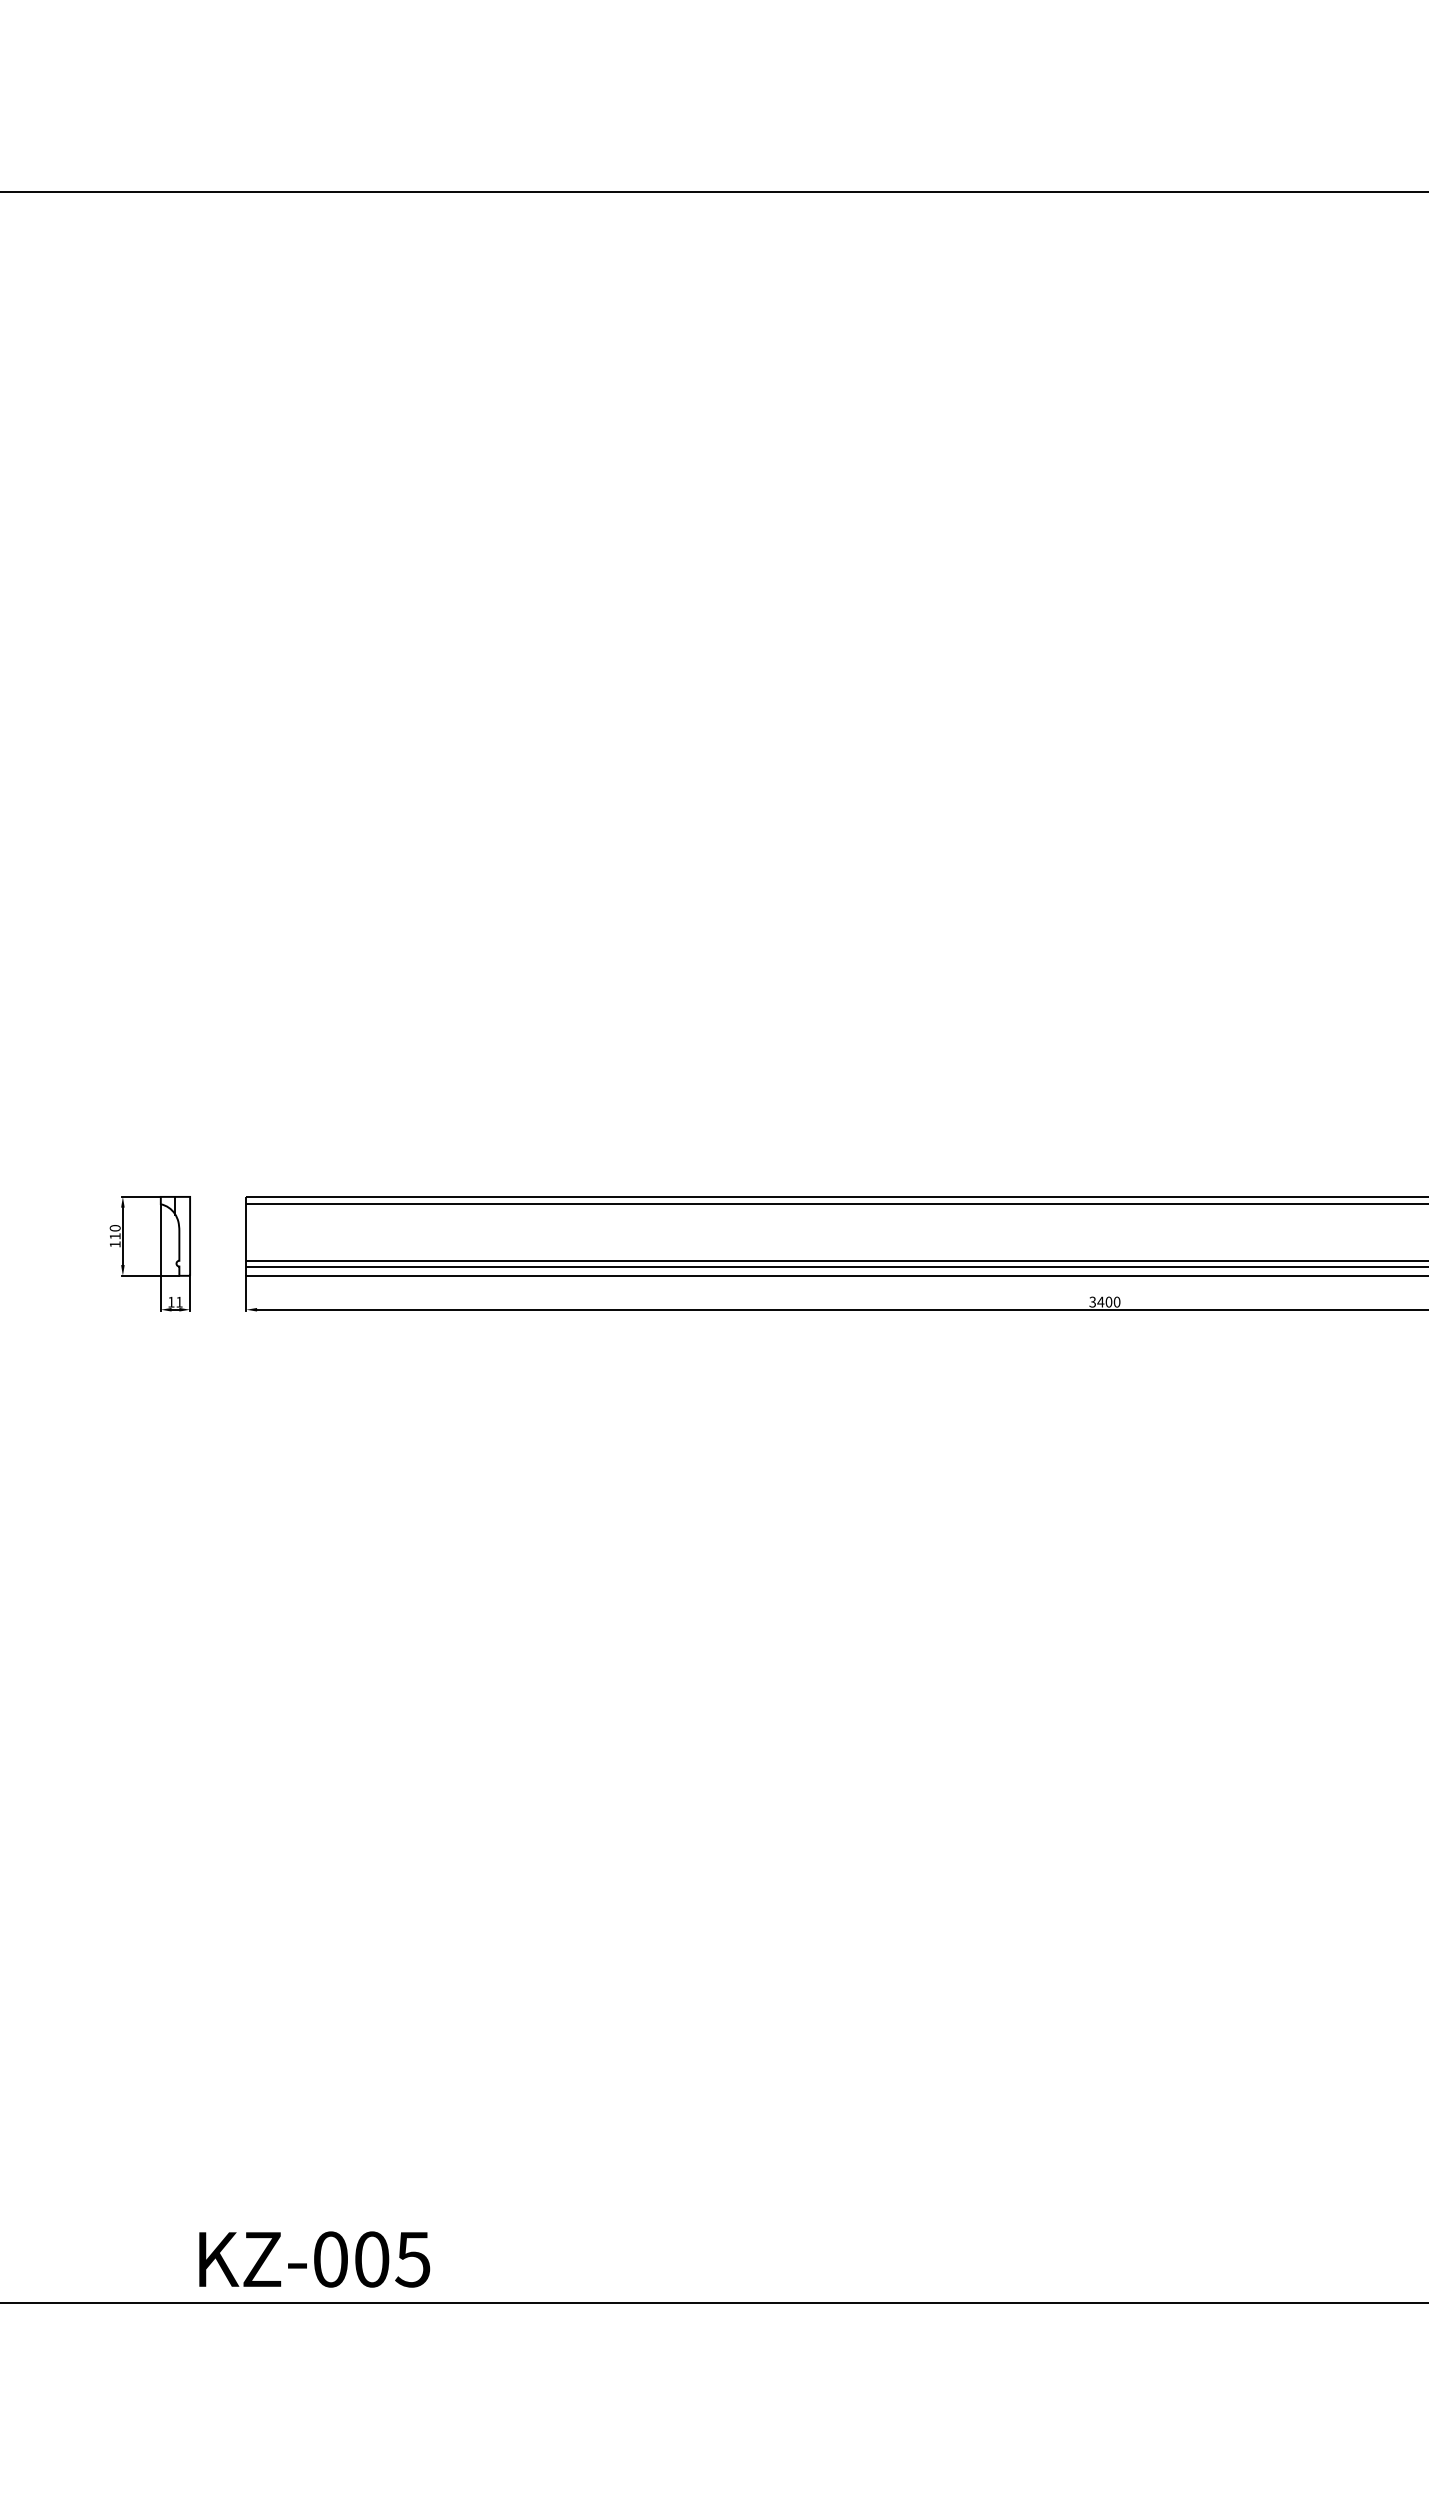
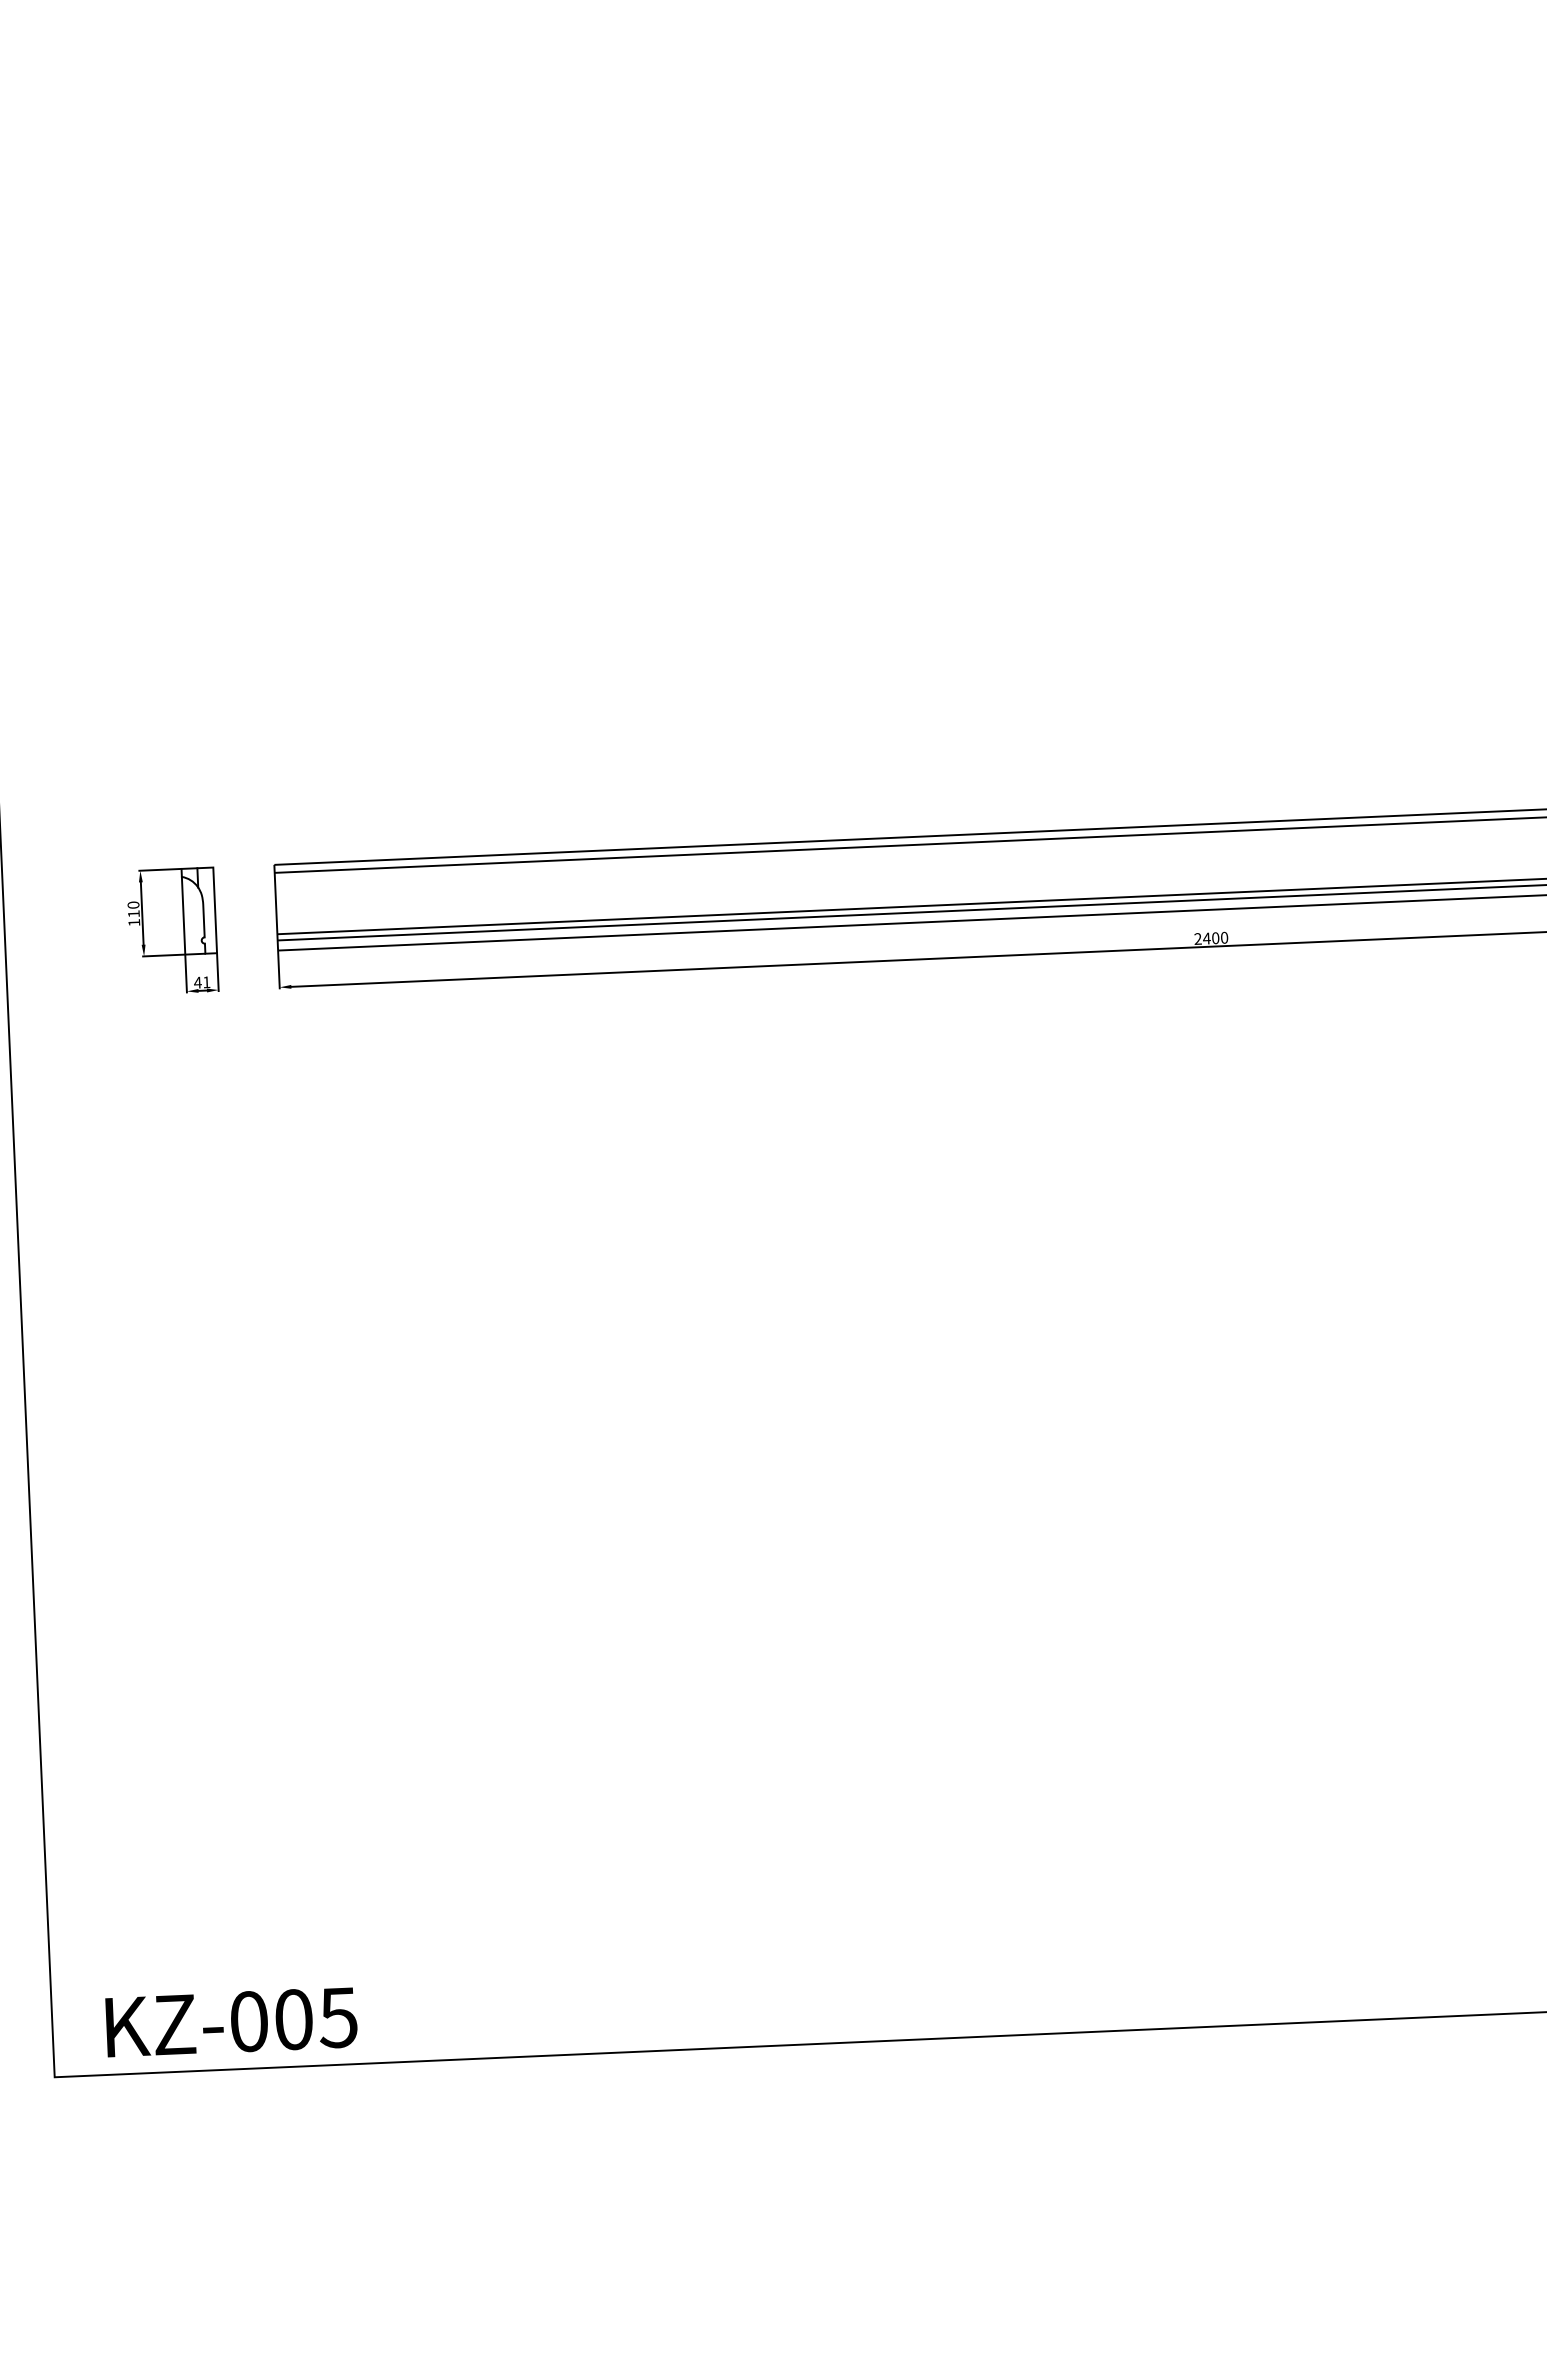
text: (170, 1301) -> (196, 982), 11 -> 41
text: (1092, 1302) -> (1197, 939), 3400 -> 2400
text: (314, 2259) -> (231, 2022), moved

